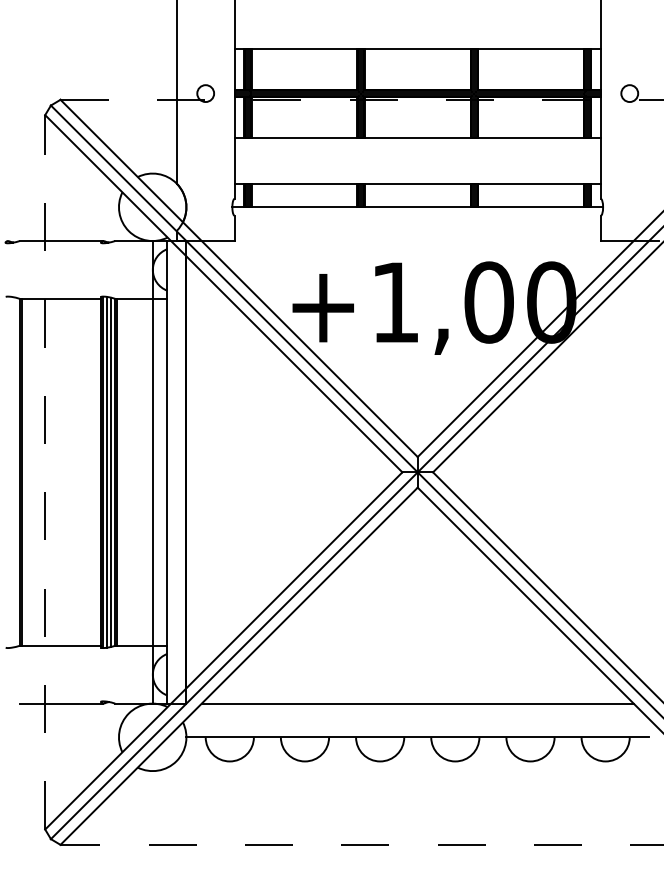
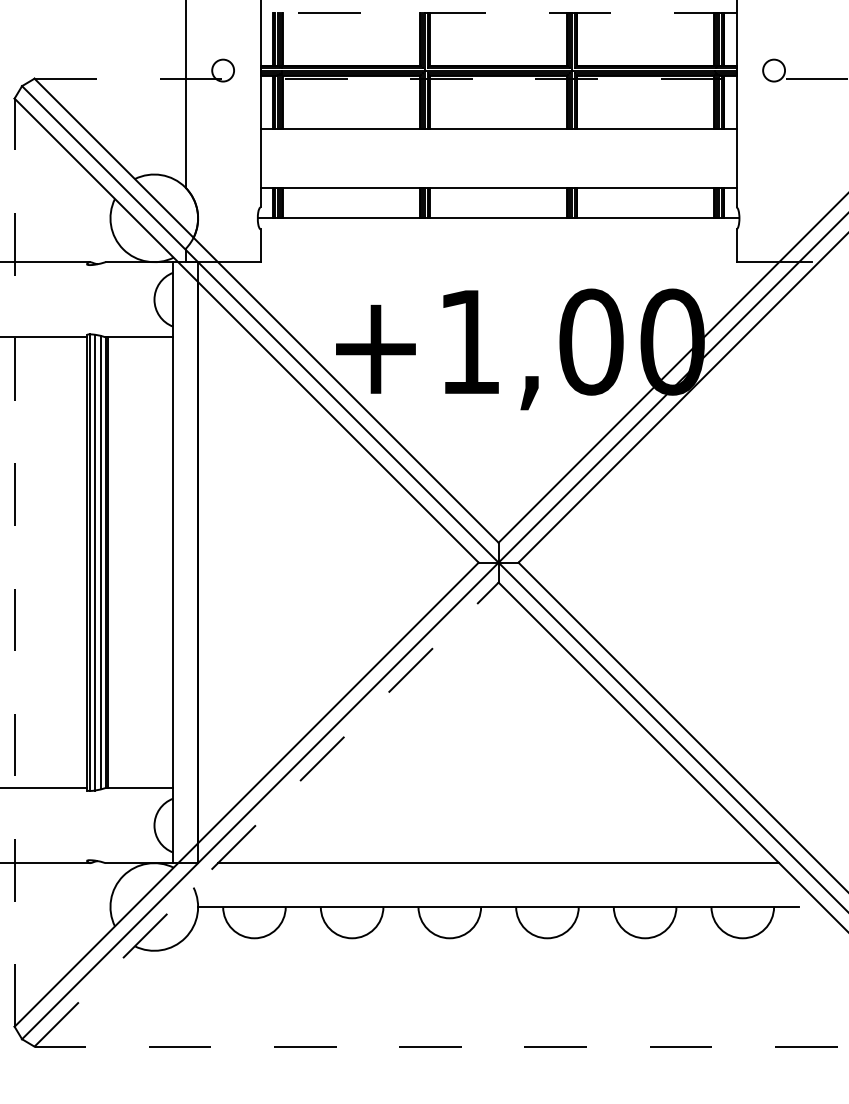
line: (417, 49) -> (498, 13), solid -> dashed
line: (152, 472) -> (154, 562), removed
line: (239, 666) -> (267, 814), solid -> dashed

